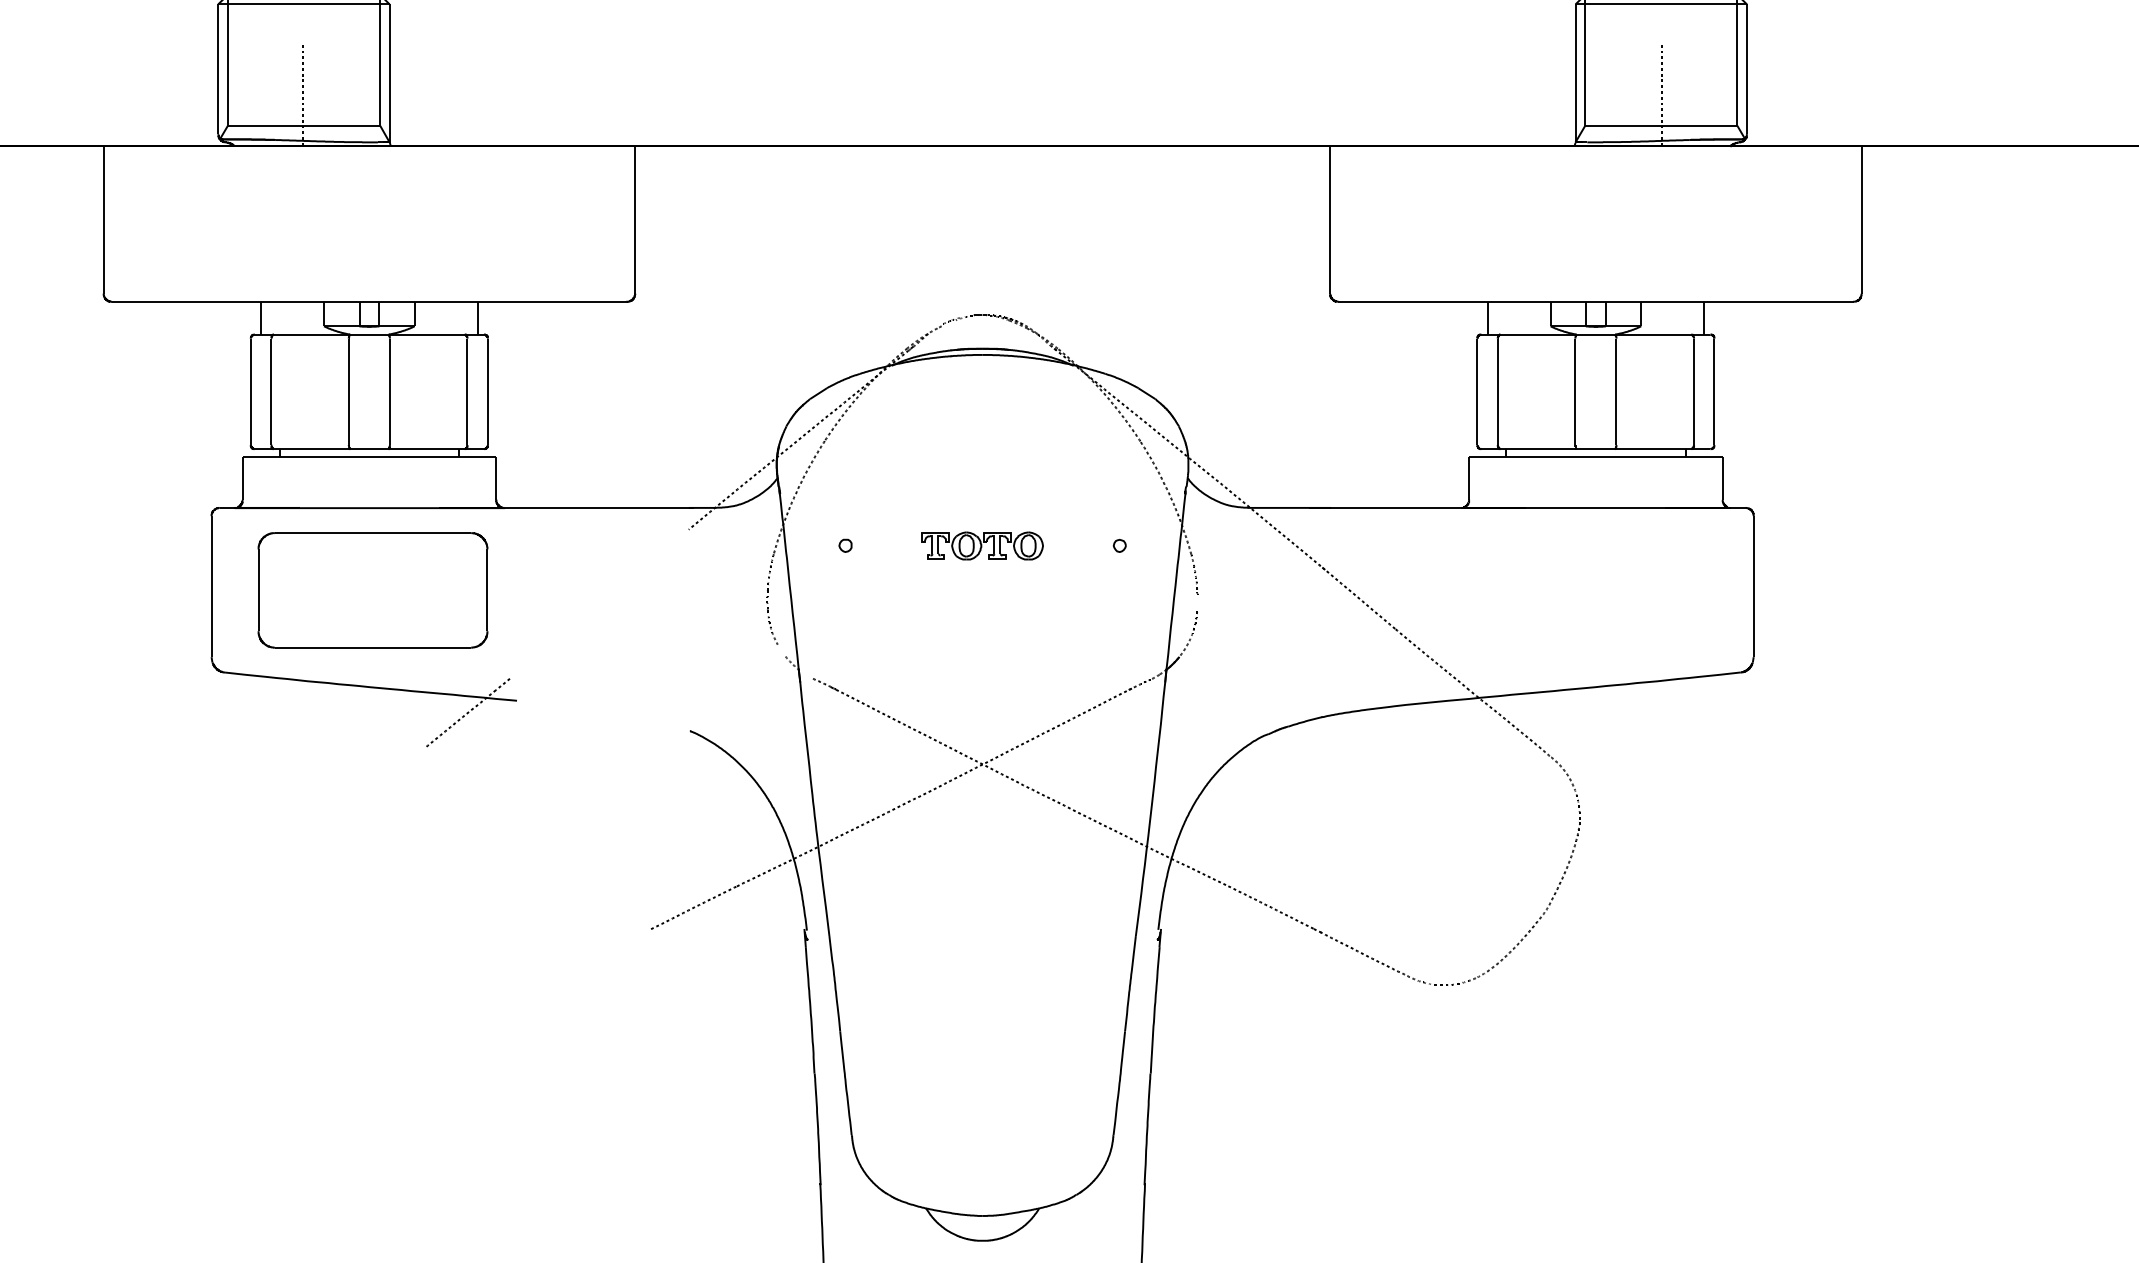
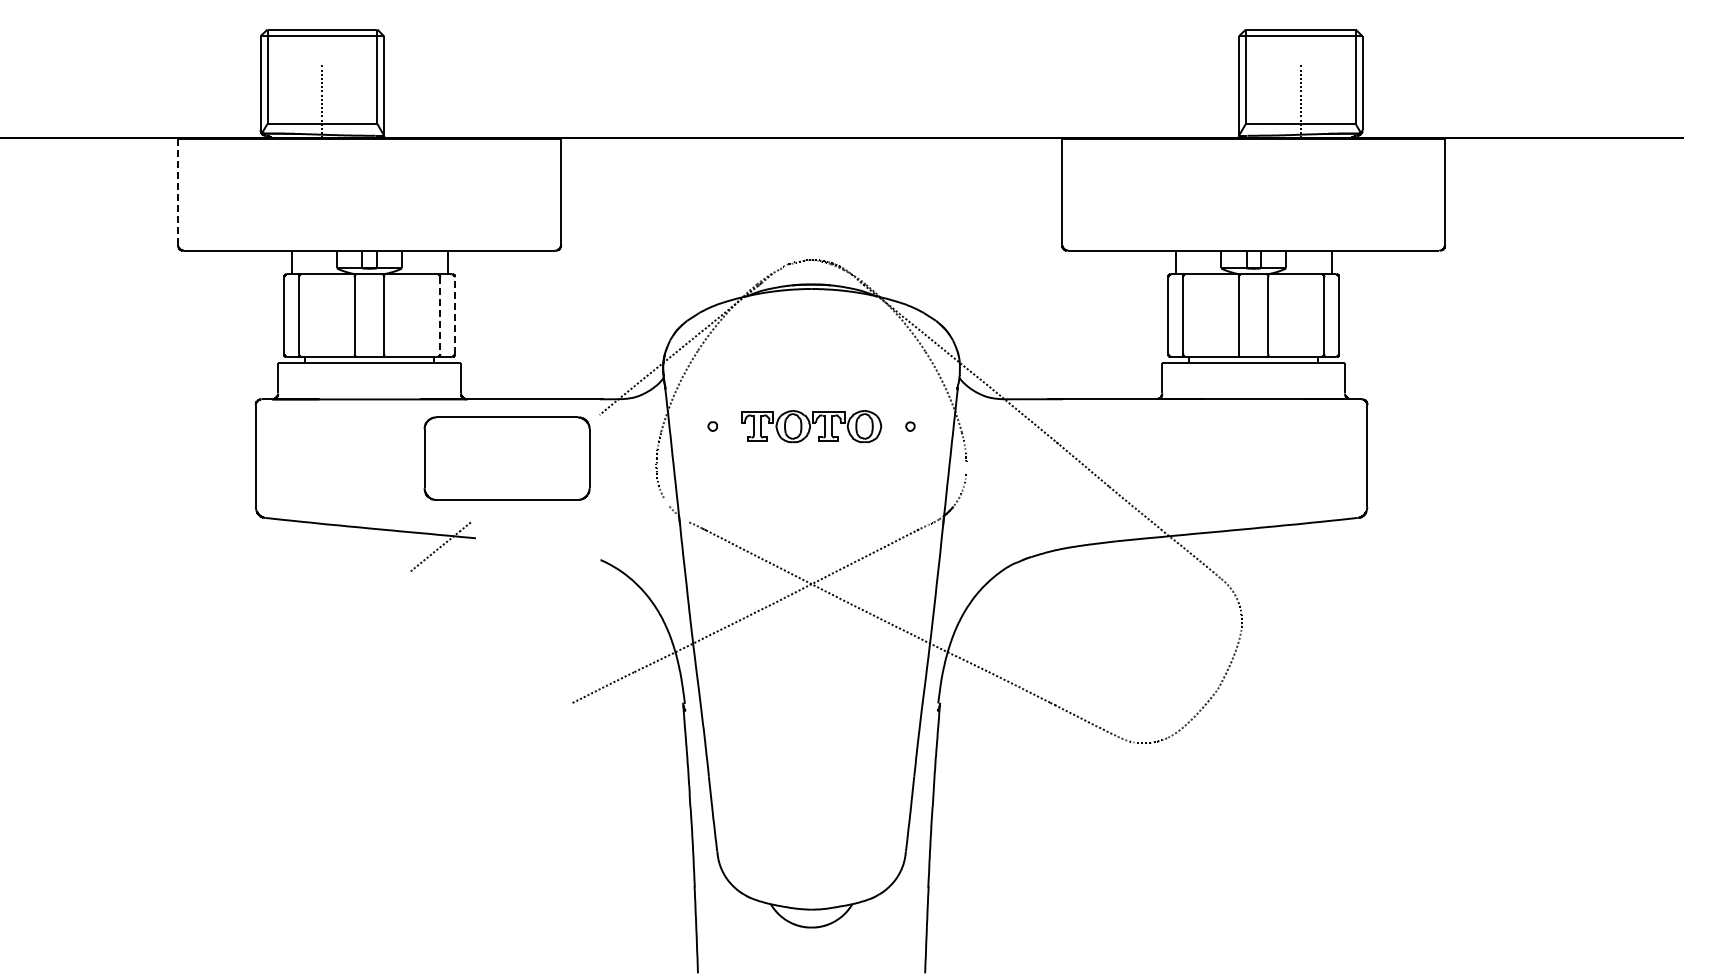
line: (104, 221) -> (178, 192), solid -> dashed
line: (487, 391) -> (454, 315), solid -> dashed
line: (467, 393) -> (440, 316), solid -> dashed
part: (982, 545) -> (811, 426), size x1.6
part: (372, 590) -> (506, 458), moved

